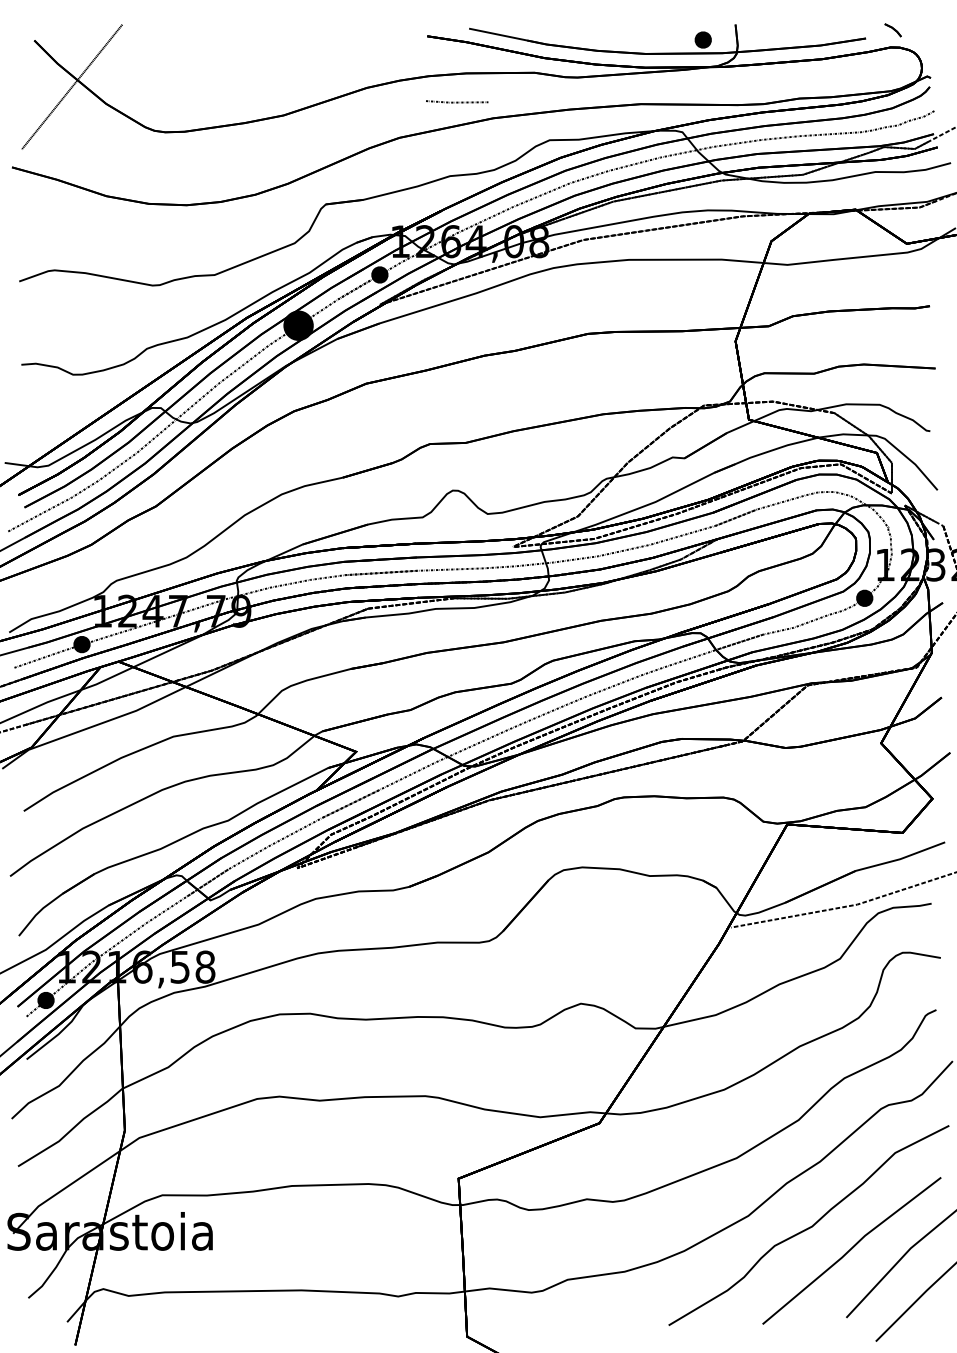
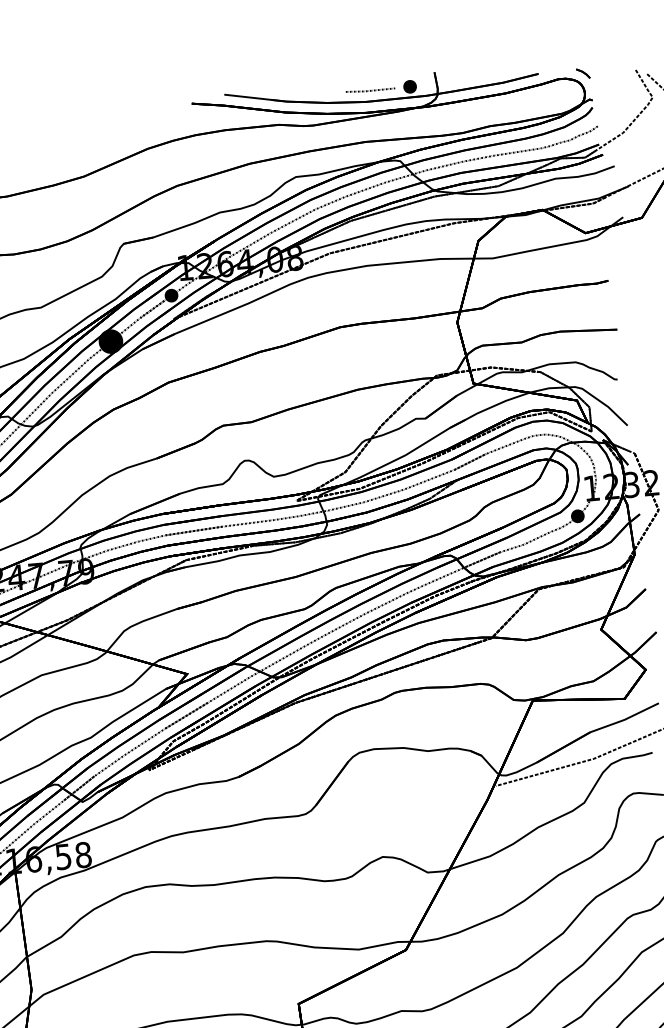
part: (892, 30) -> (582, 73), moved
line: (457, 101) -> (370, 89), moved

